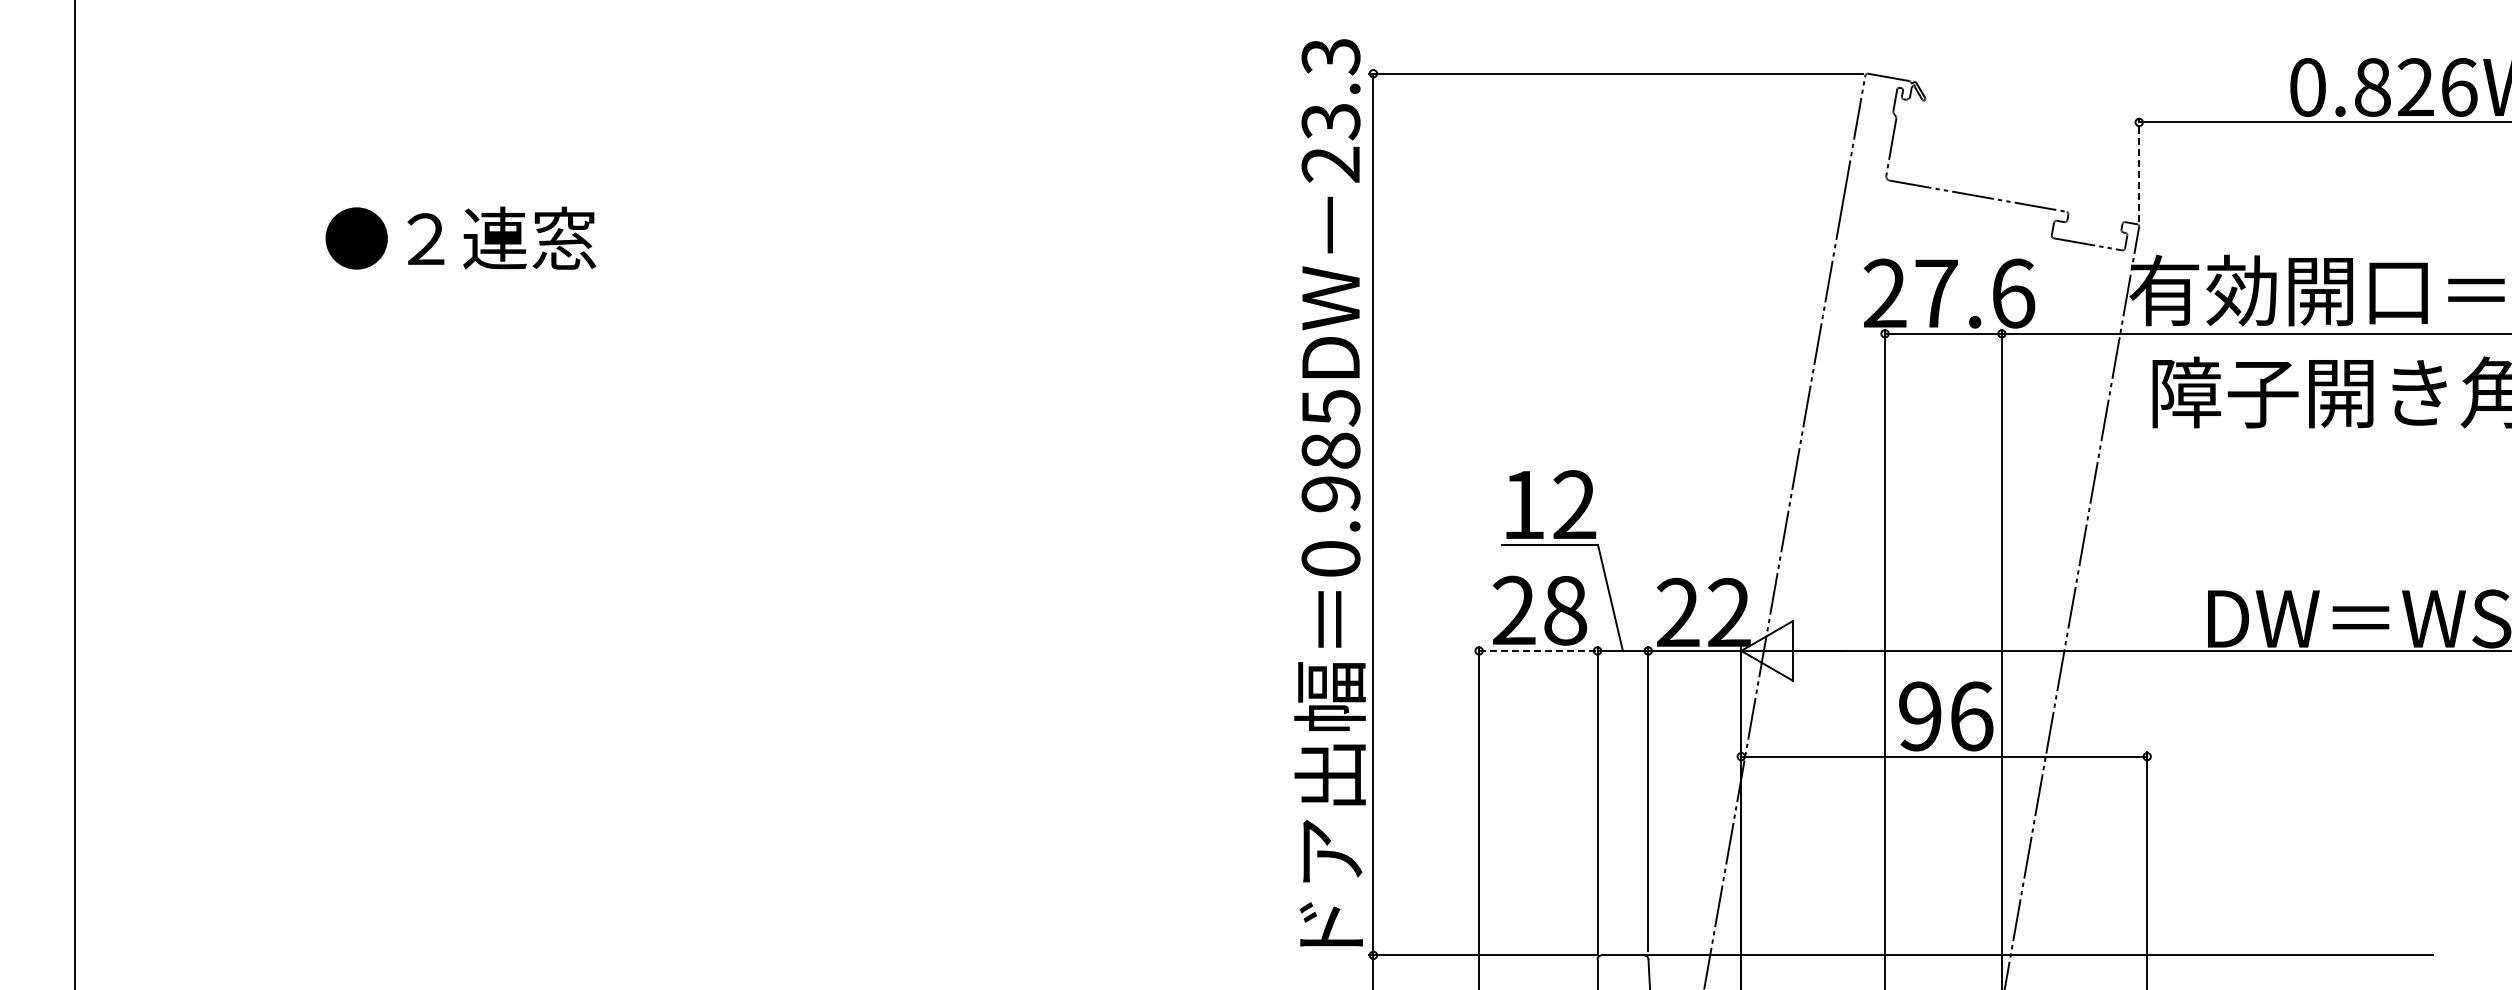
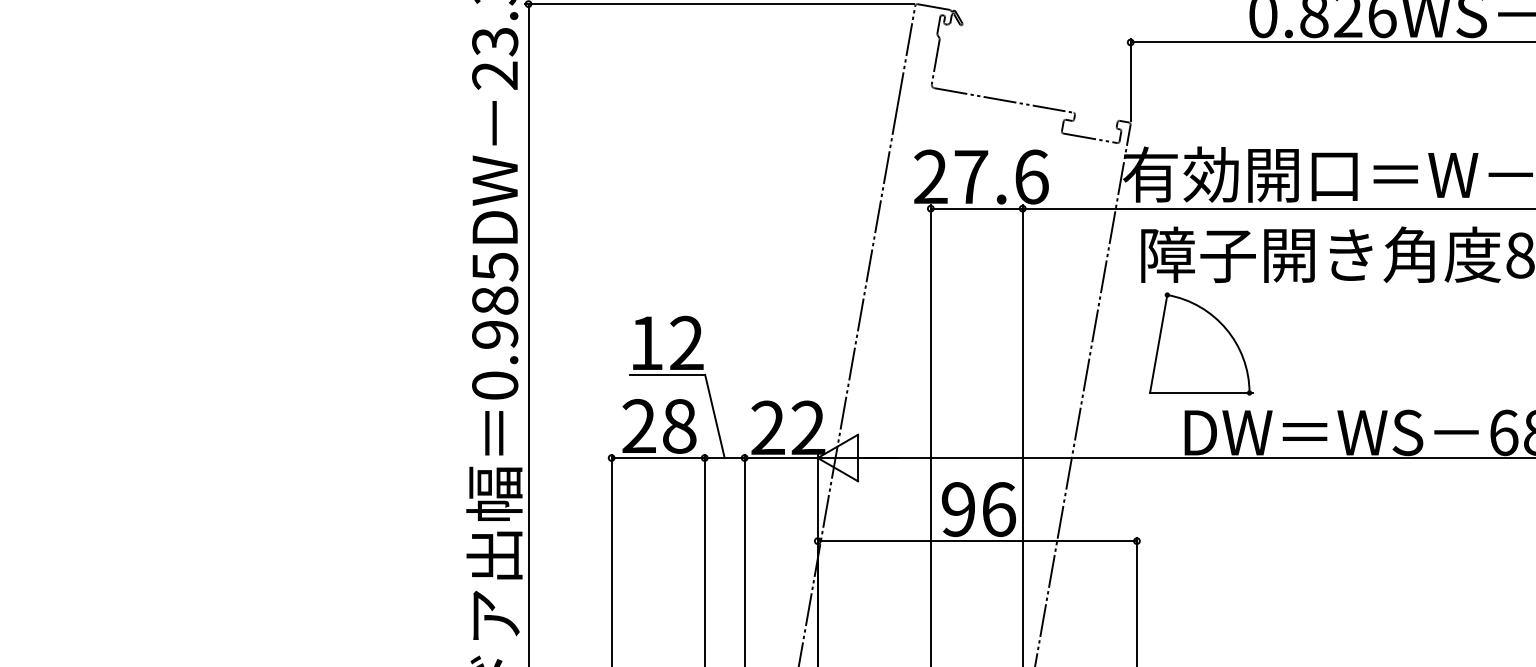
line: (2139, 170) -> (1130, 80), dashed -> solid
part: (2228, 505) -> (1200, 343), added
line: (1538, 650) -> (658, 457), dashed -> solid

